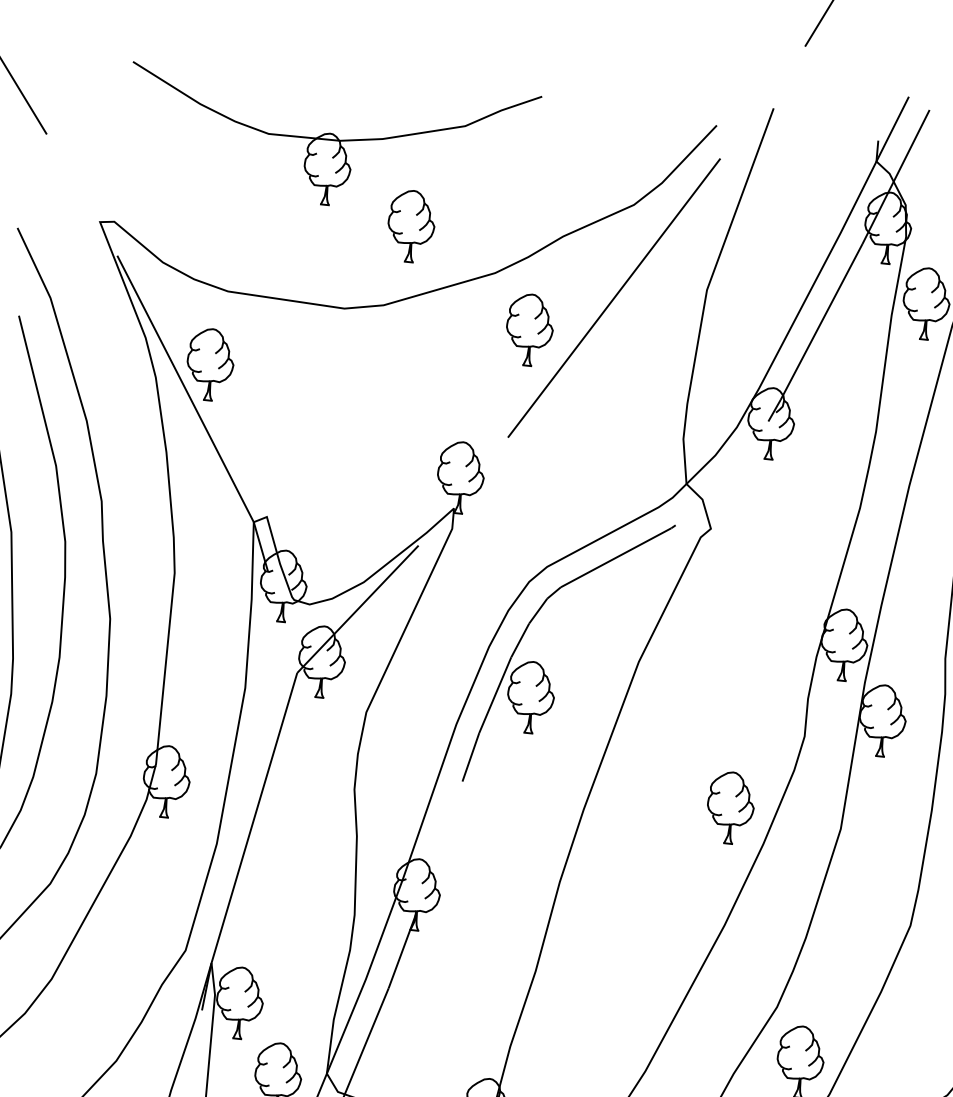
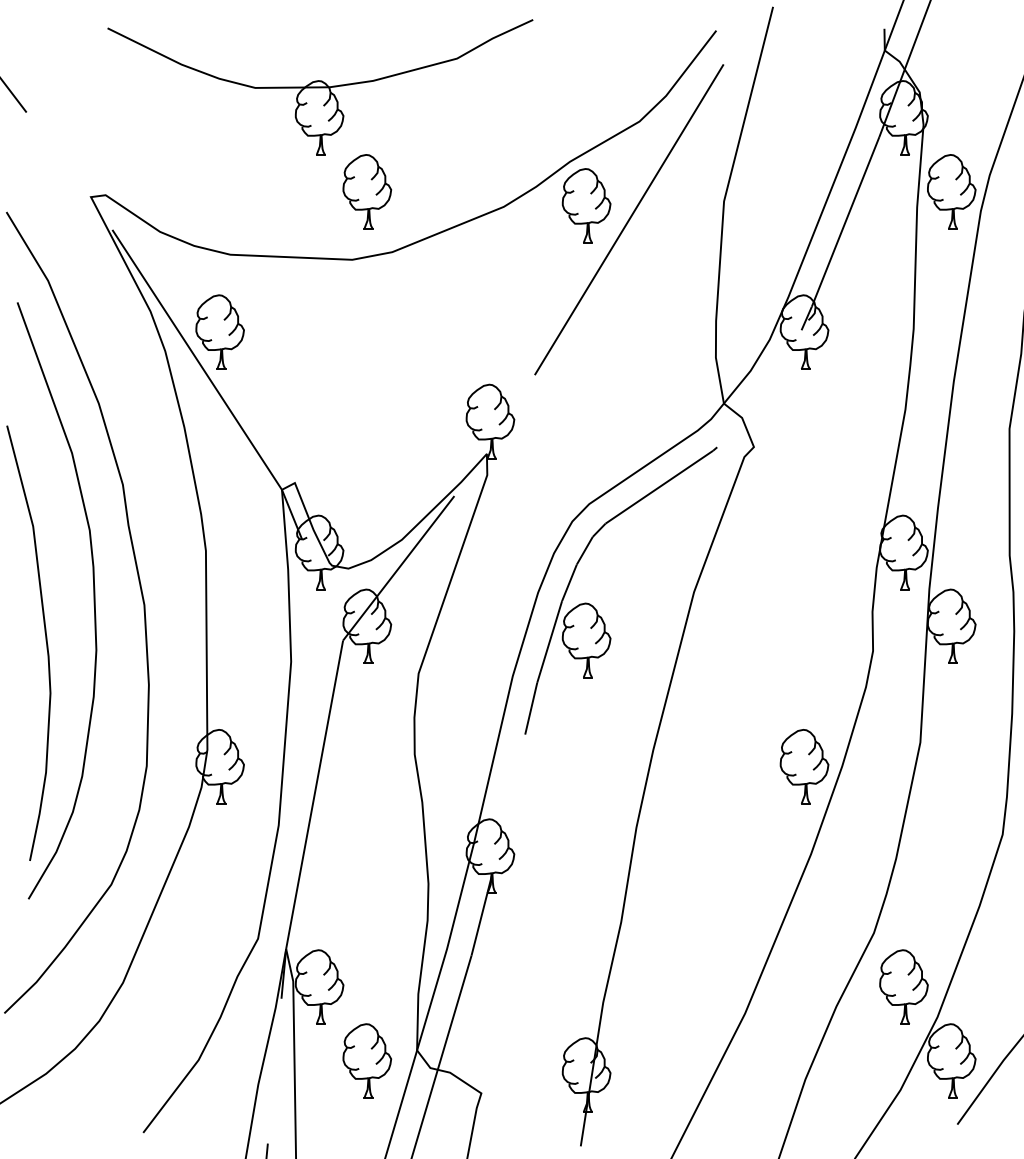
part: (411, 226) -> (367, 191), moved
part: (529, 329) -> (586, 205), moved
part: (730, 807) -> (804, 766), moved

